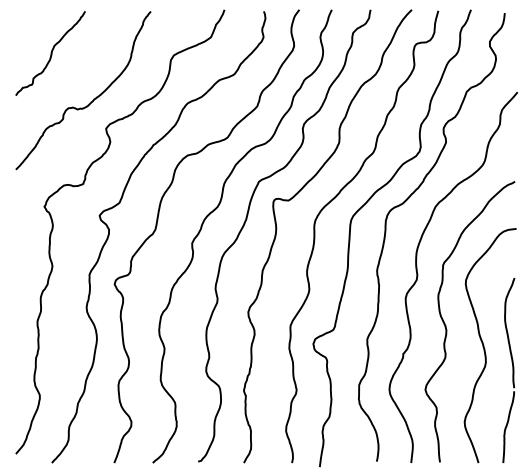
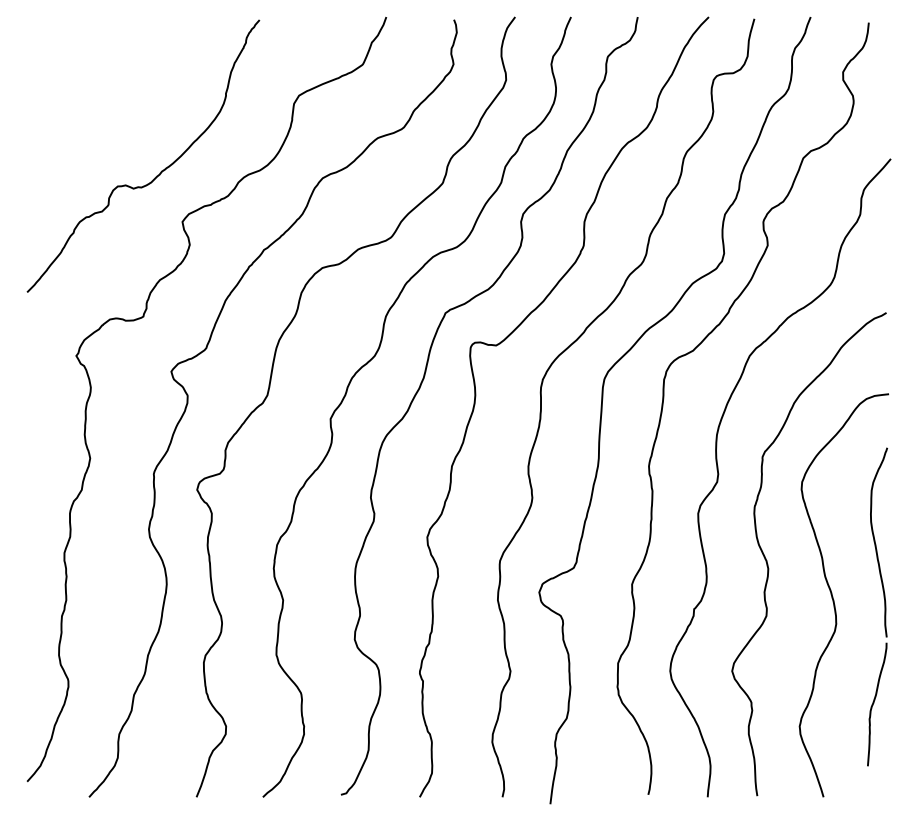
curve: (50, 53) -> (86, 92), removed
part: (508, 370) -> (876, 606), moved

